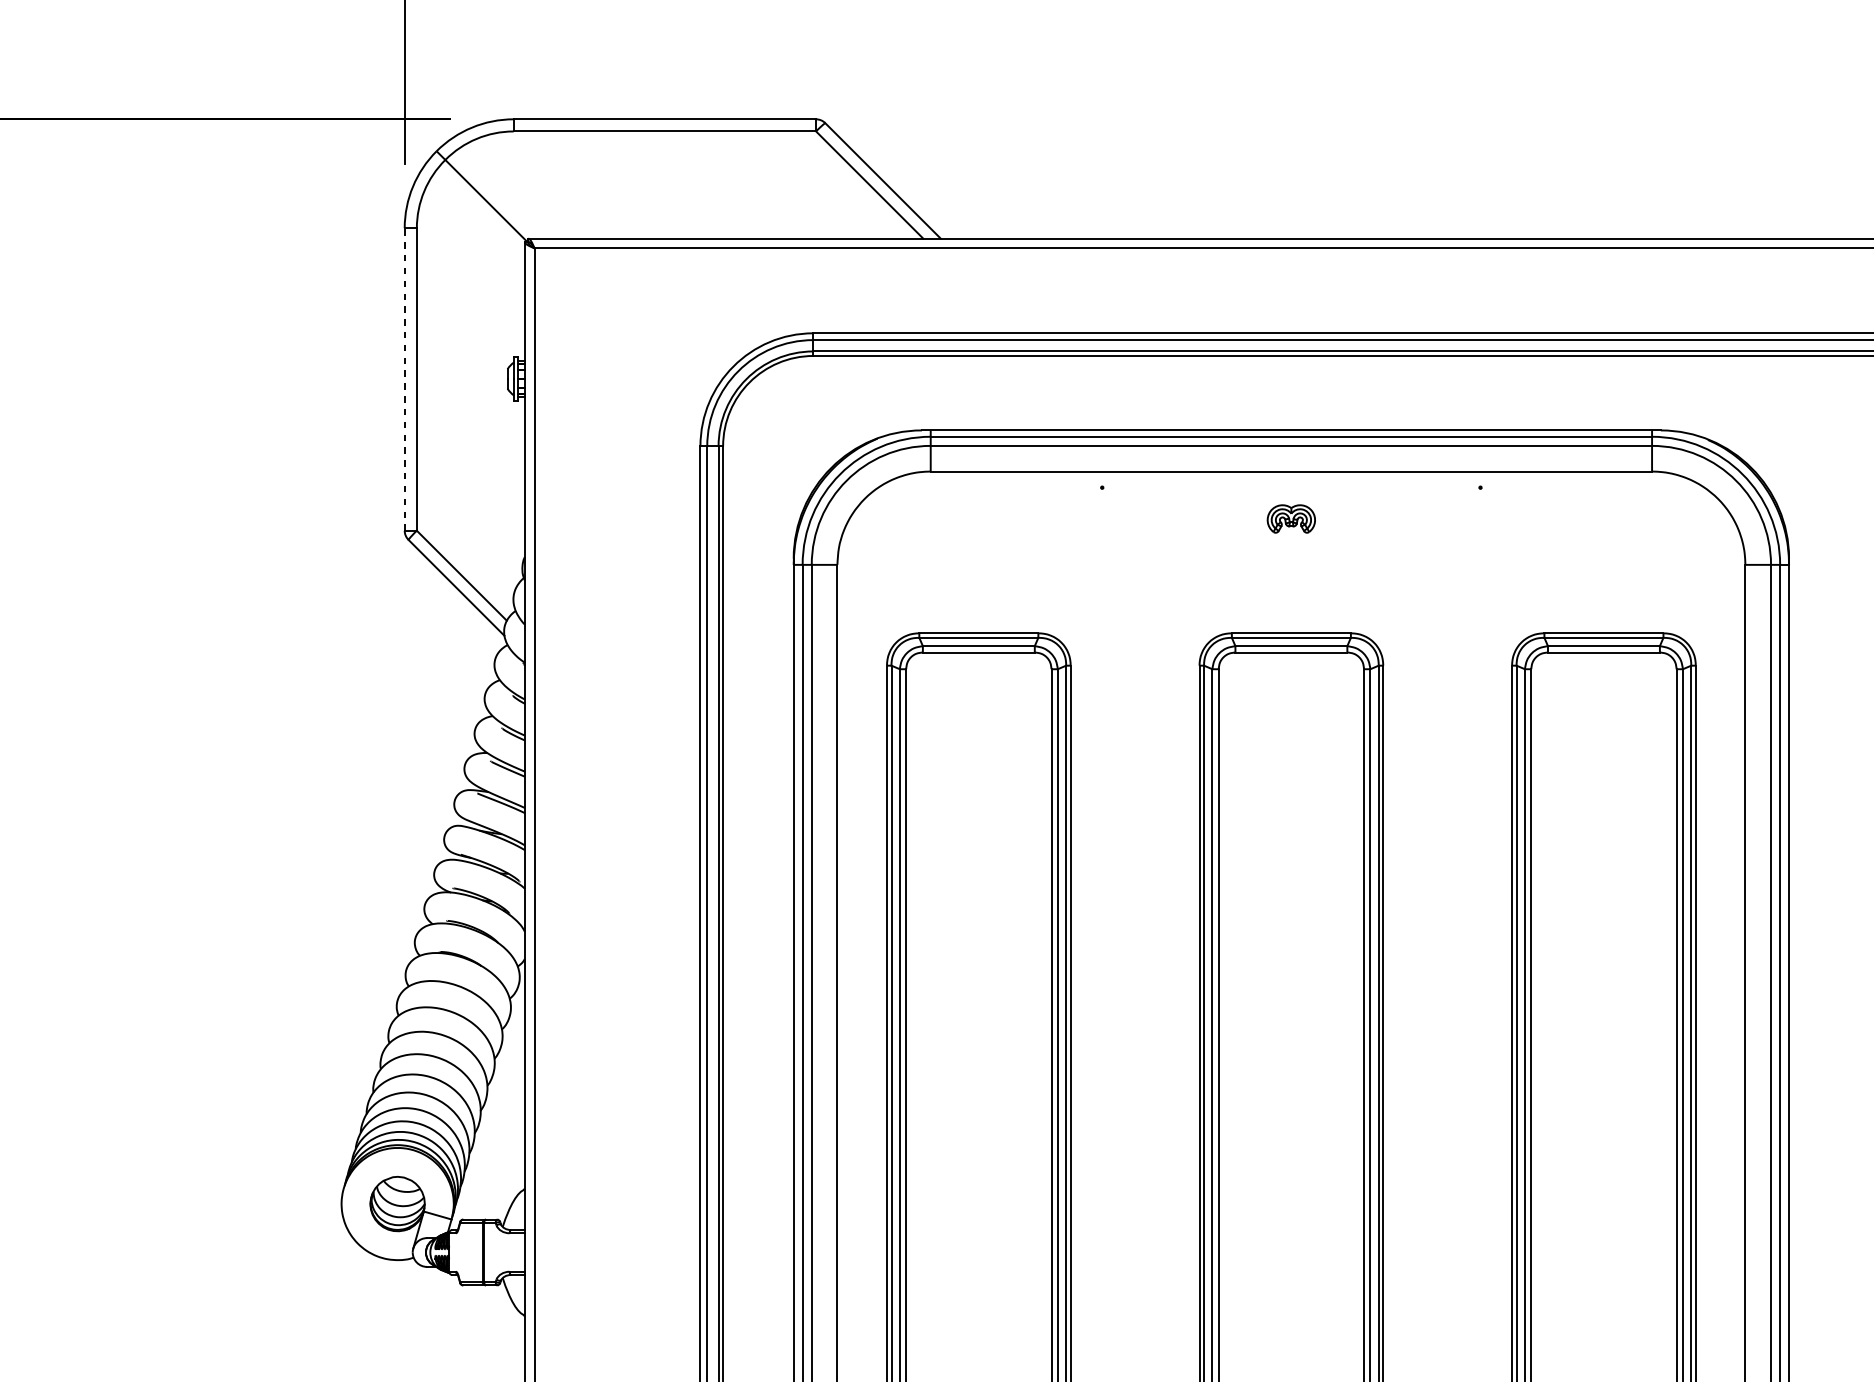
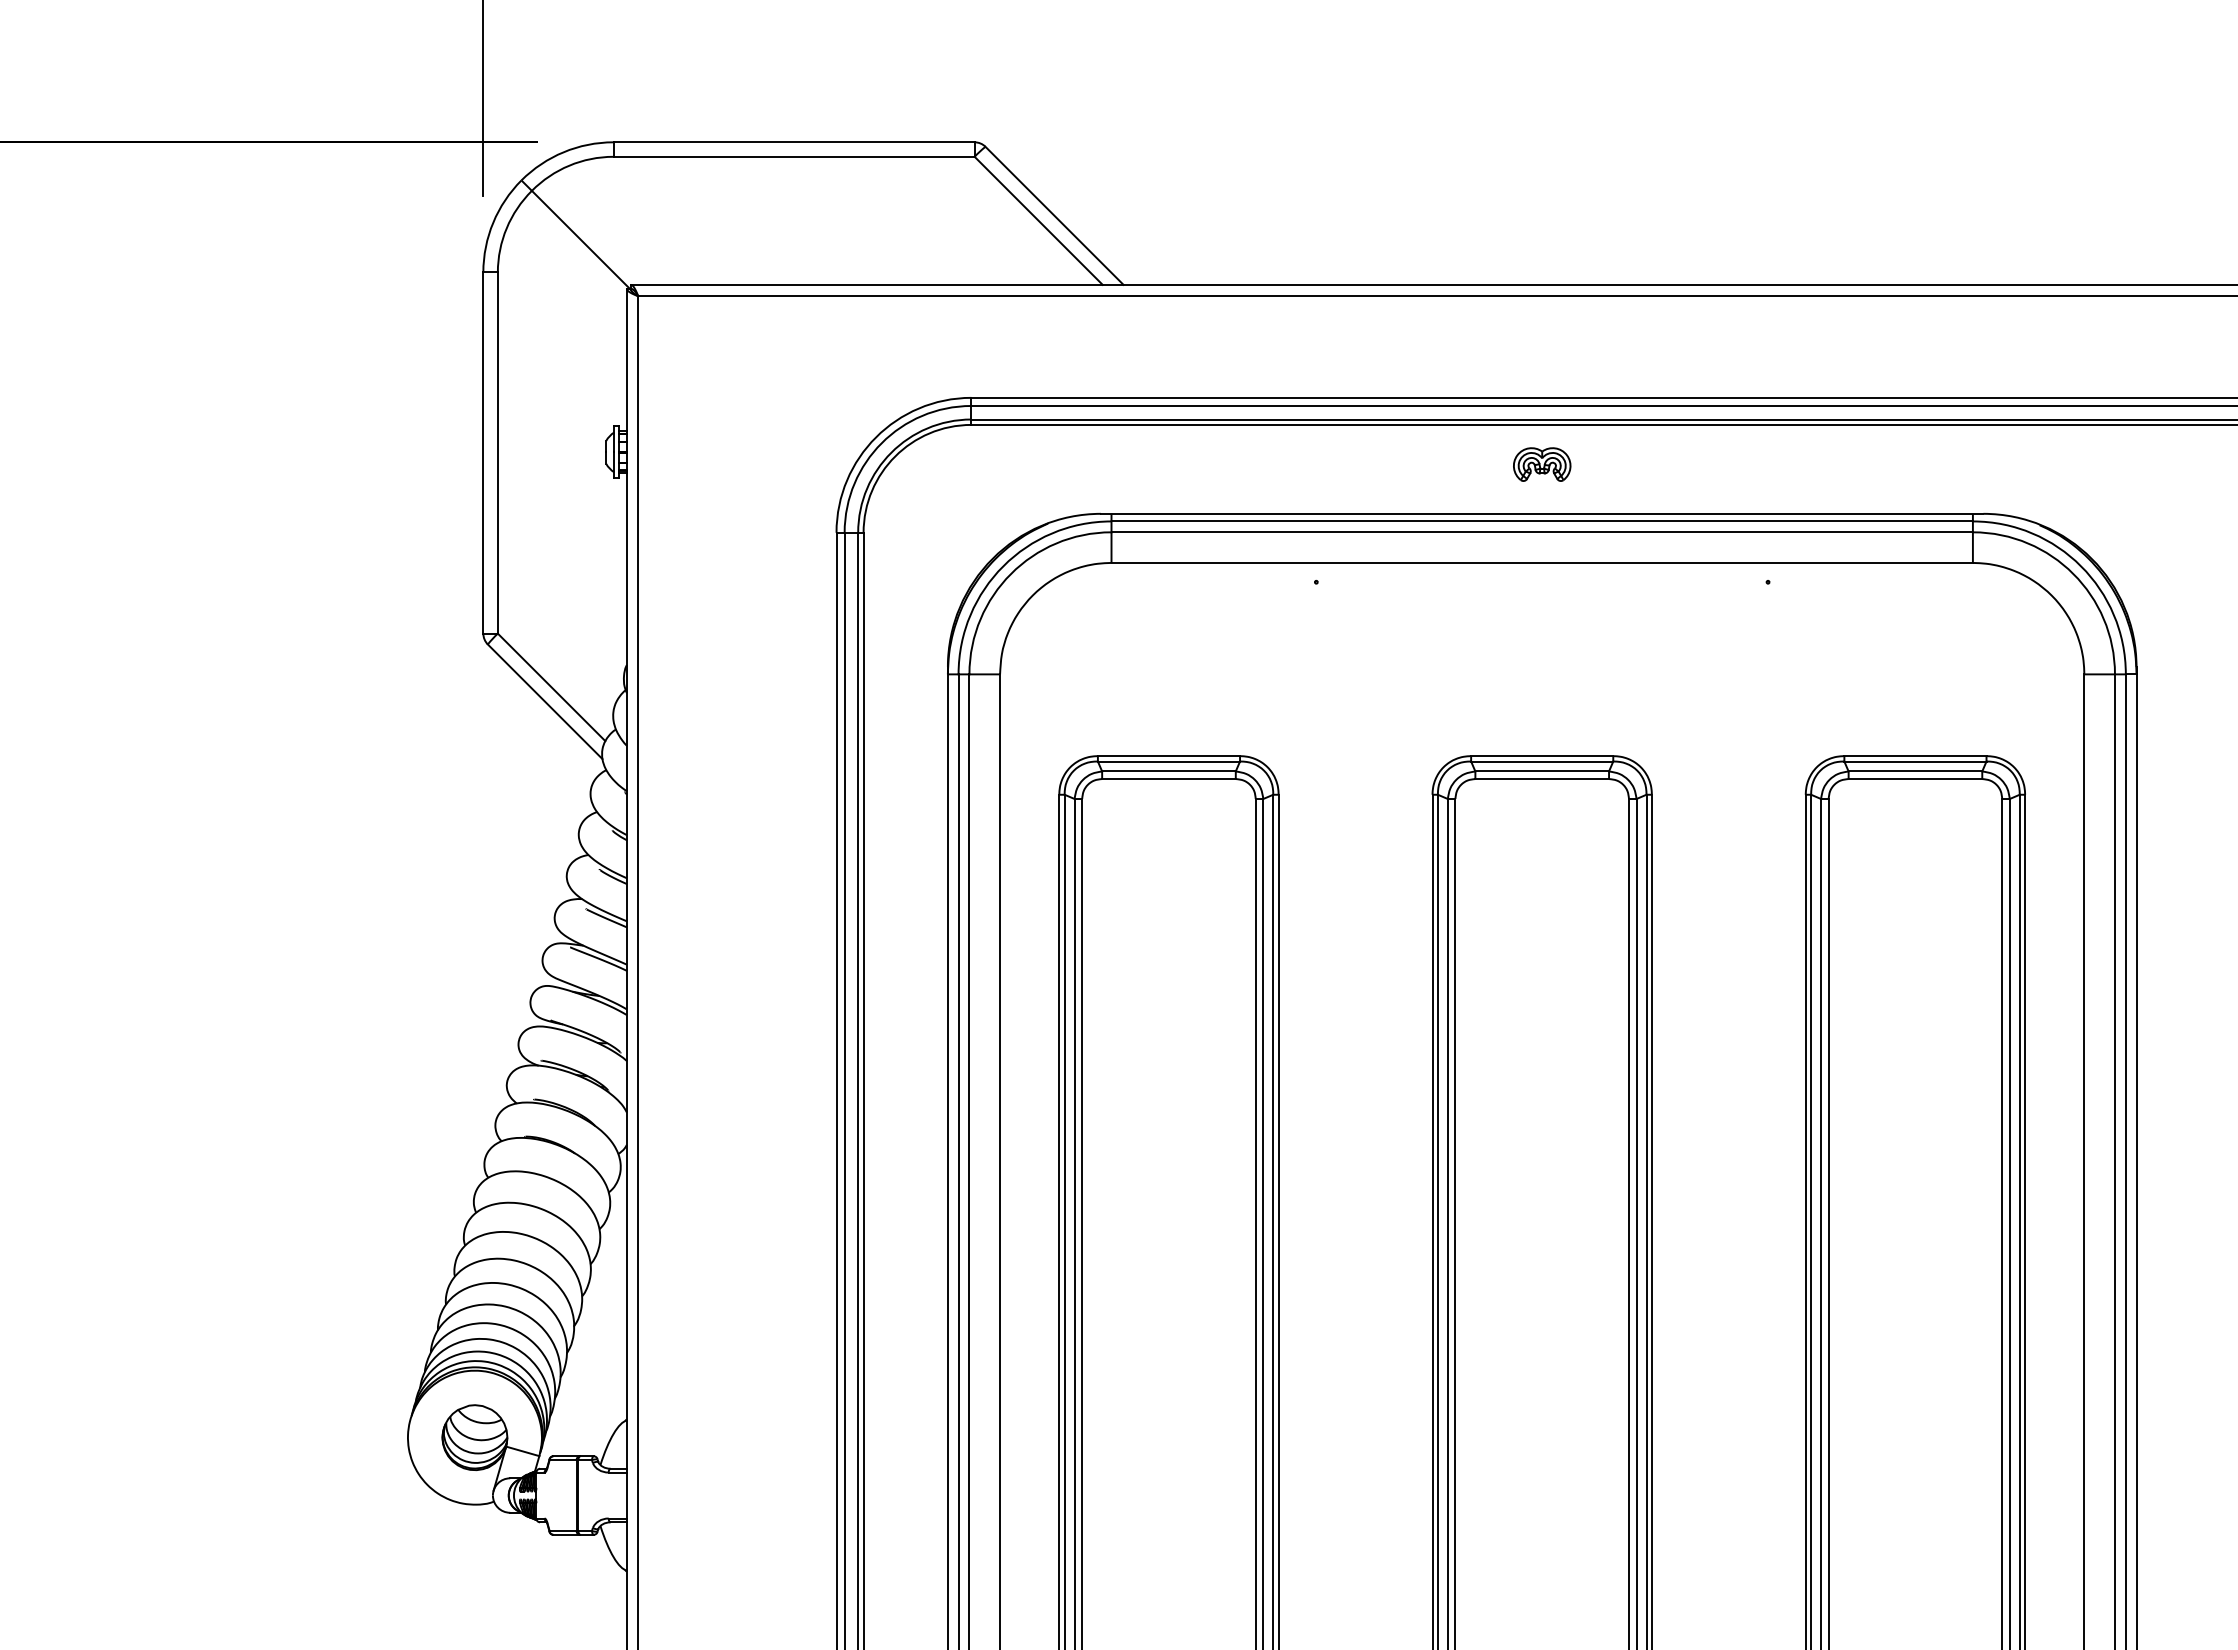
line: (404, 379) -> (483, 453), dashed -> solid
part: (1291, 518) -> (1542, 464), moved

